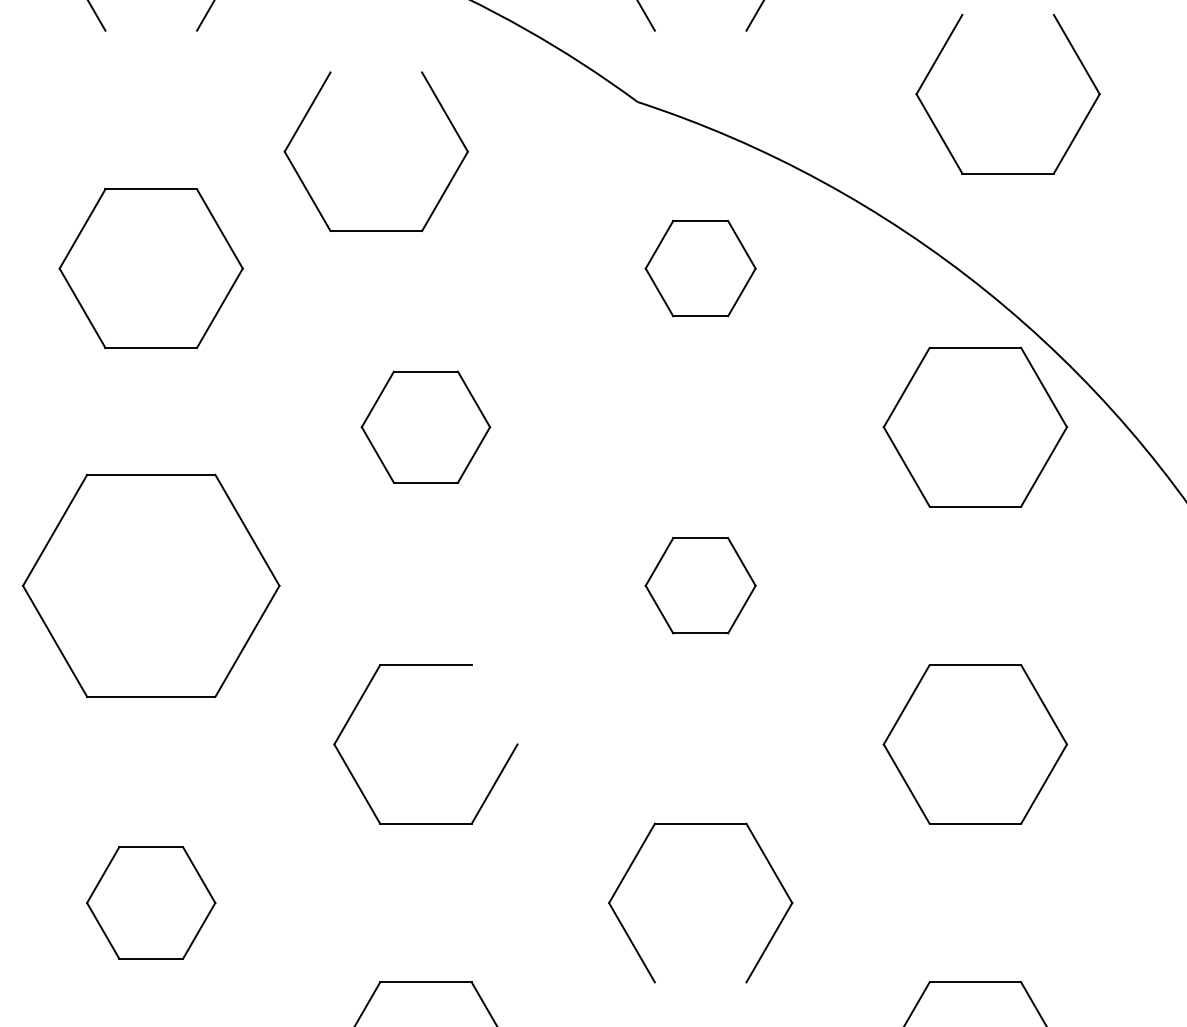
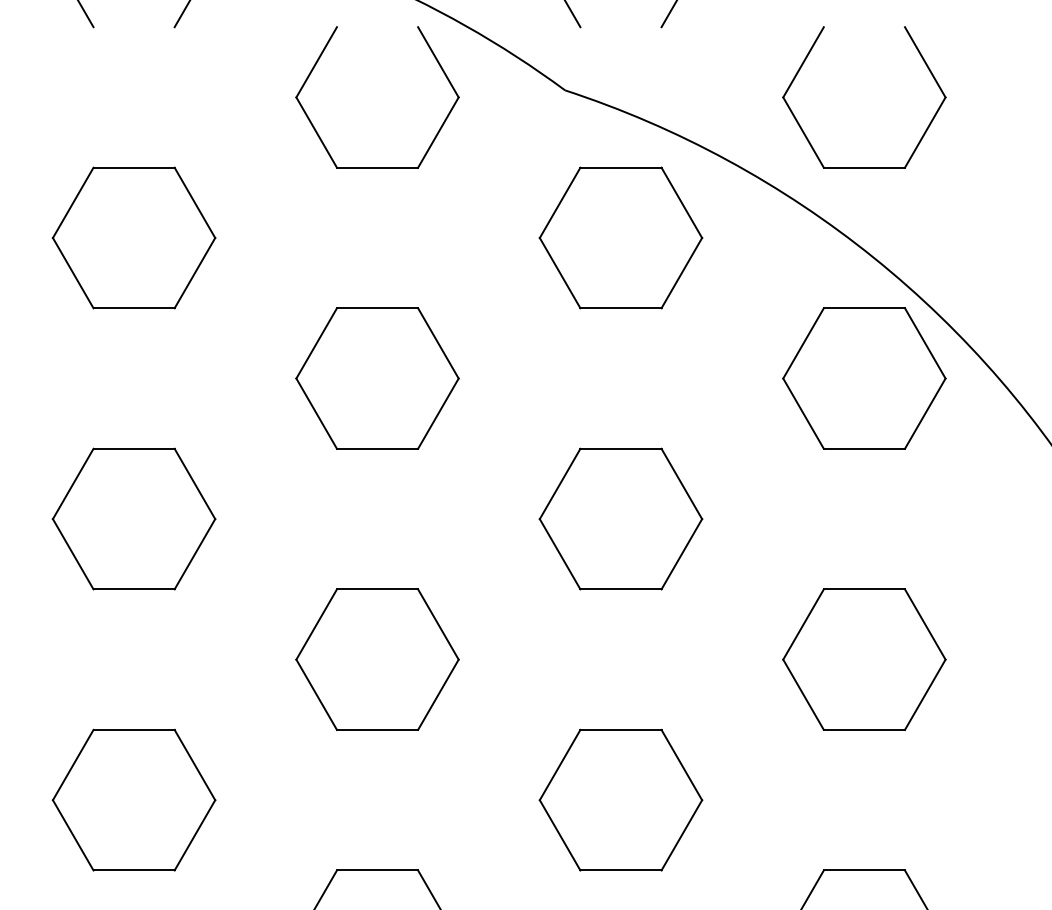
part: (1075, 55) -> (924, 63), moved
part: (308, 113) -> (317, 63), moved
part: (700, 268) -> (620, 237), size x1.67
part: (425, 427) -> (377, 378), size x1.43
part: (150, 585) -> (133, 518), size x0.71
part: (700, 585) -> (620, 518), size x1.67
line: (494, 704) -> (438, 624), added
part: (150, 902) -> (133, 799), size x1.43
line: (700, 982) -> (620, 870), added

